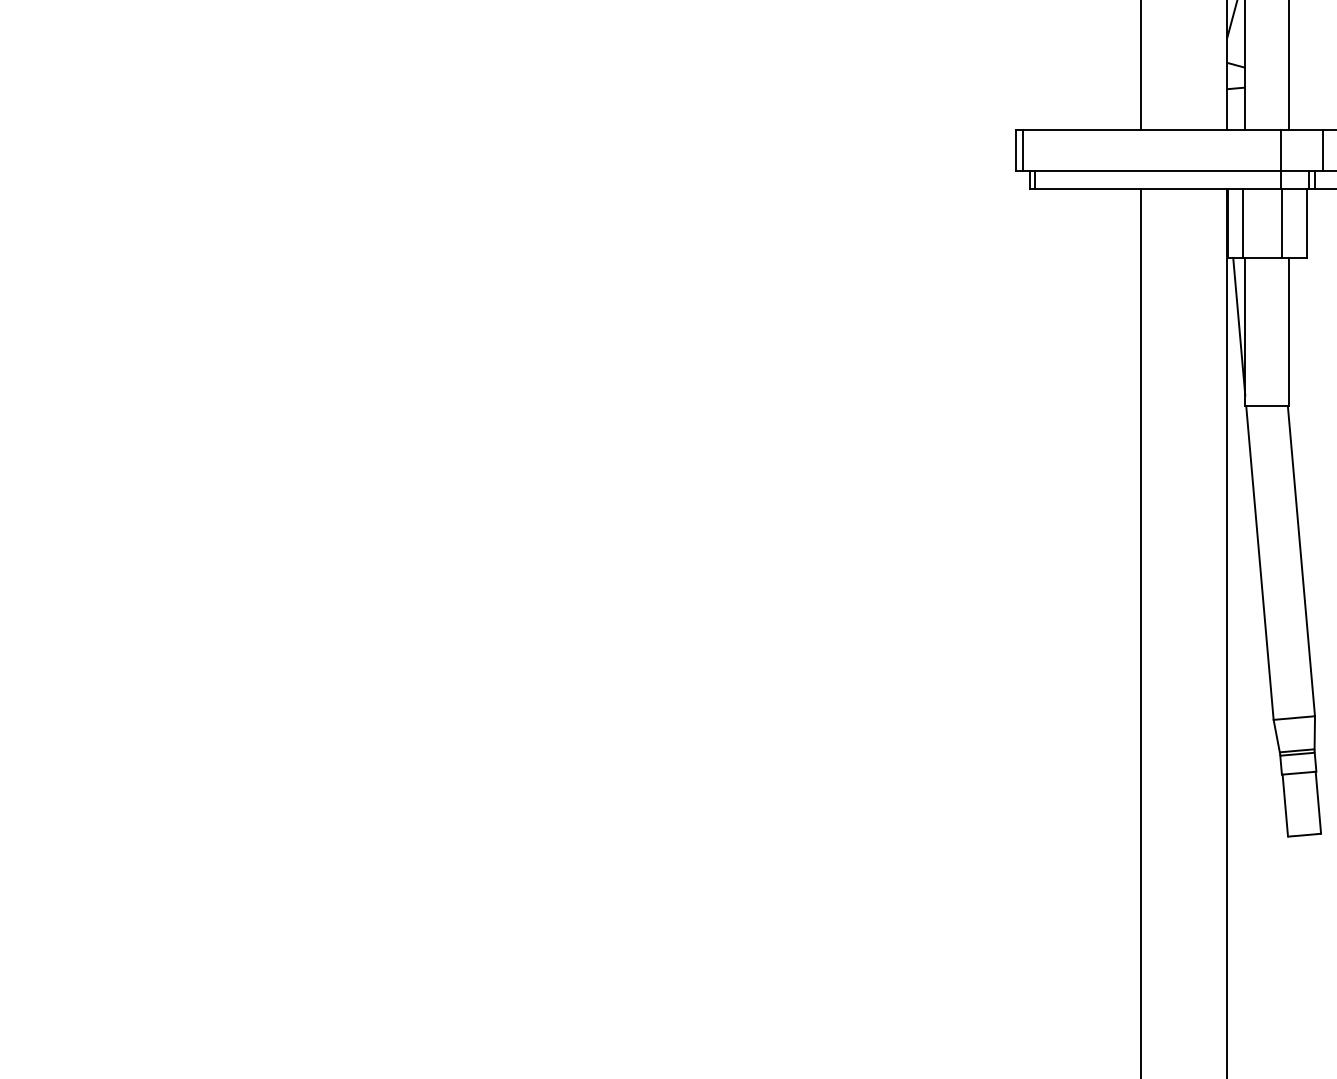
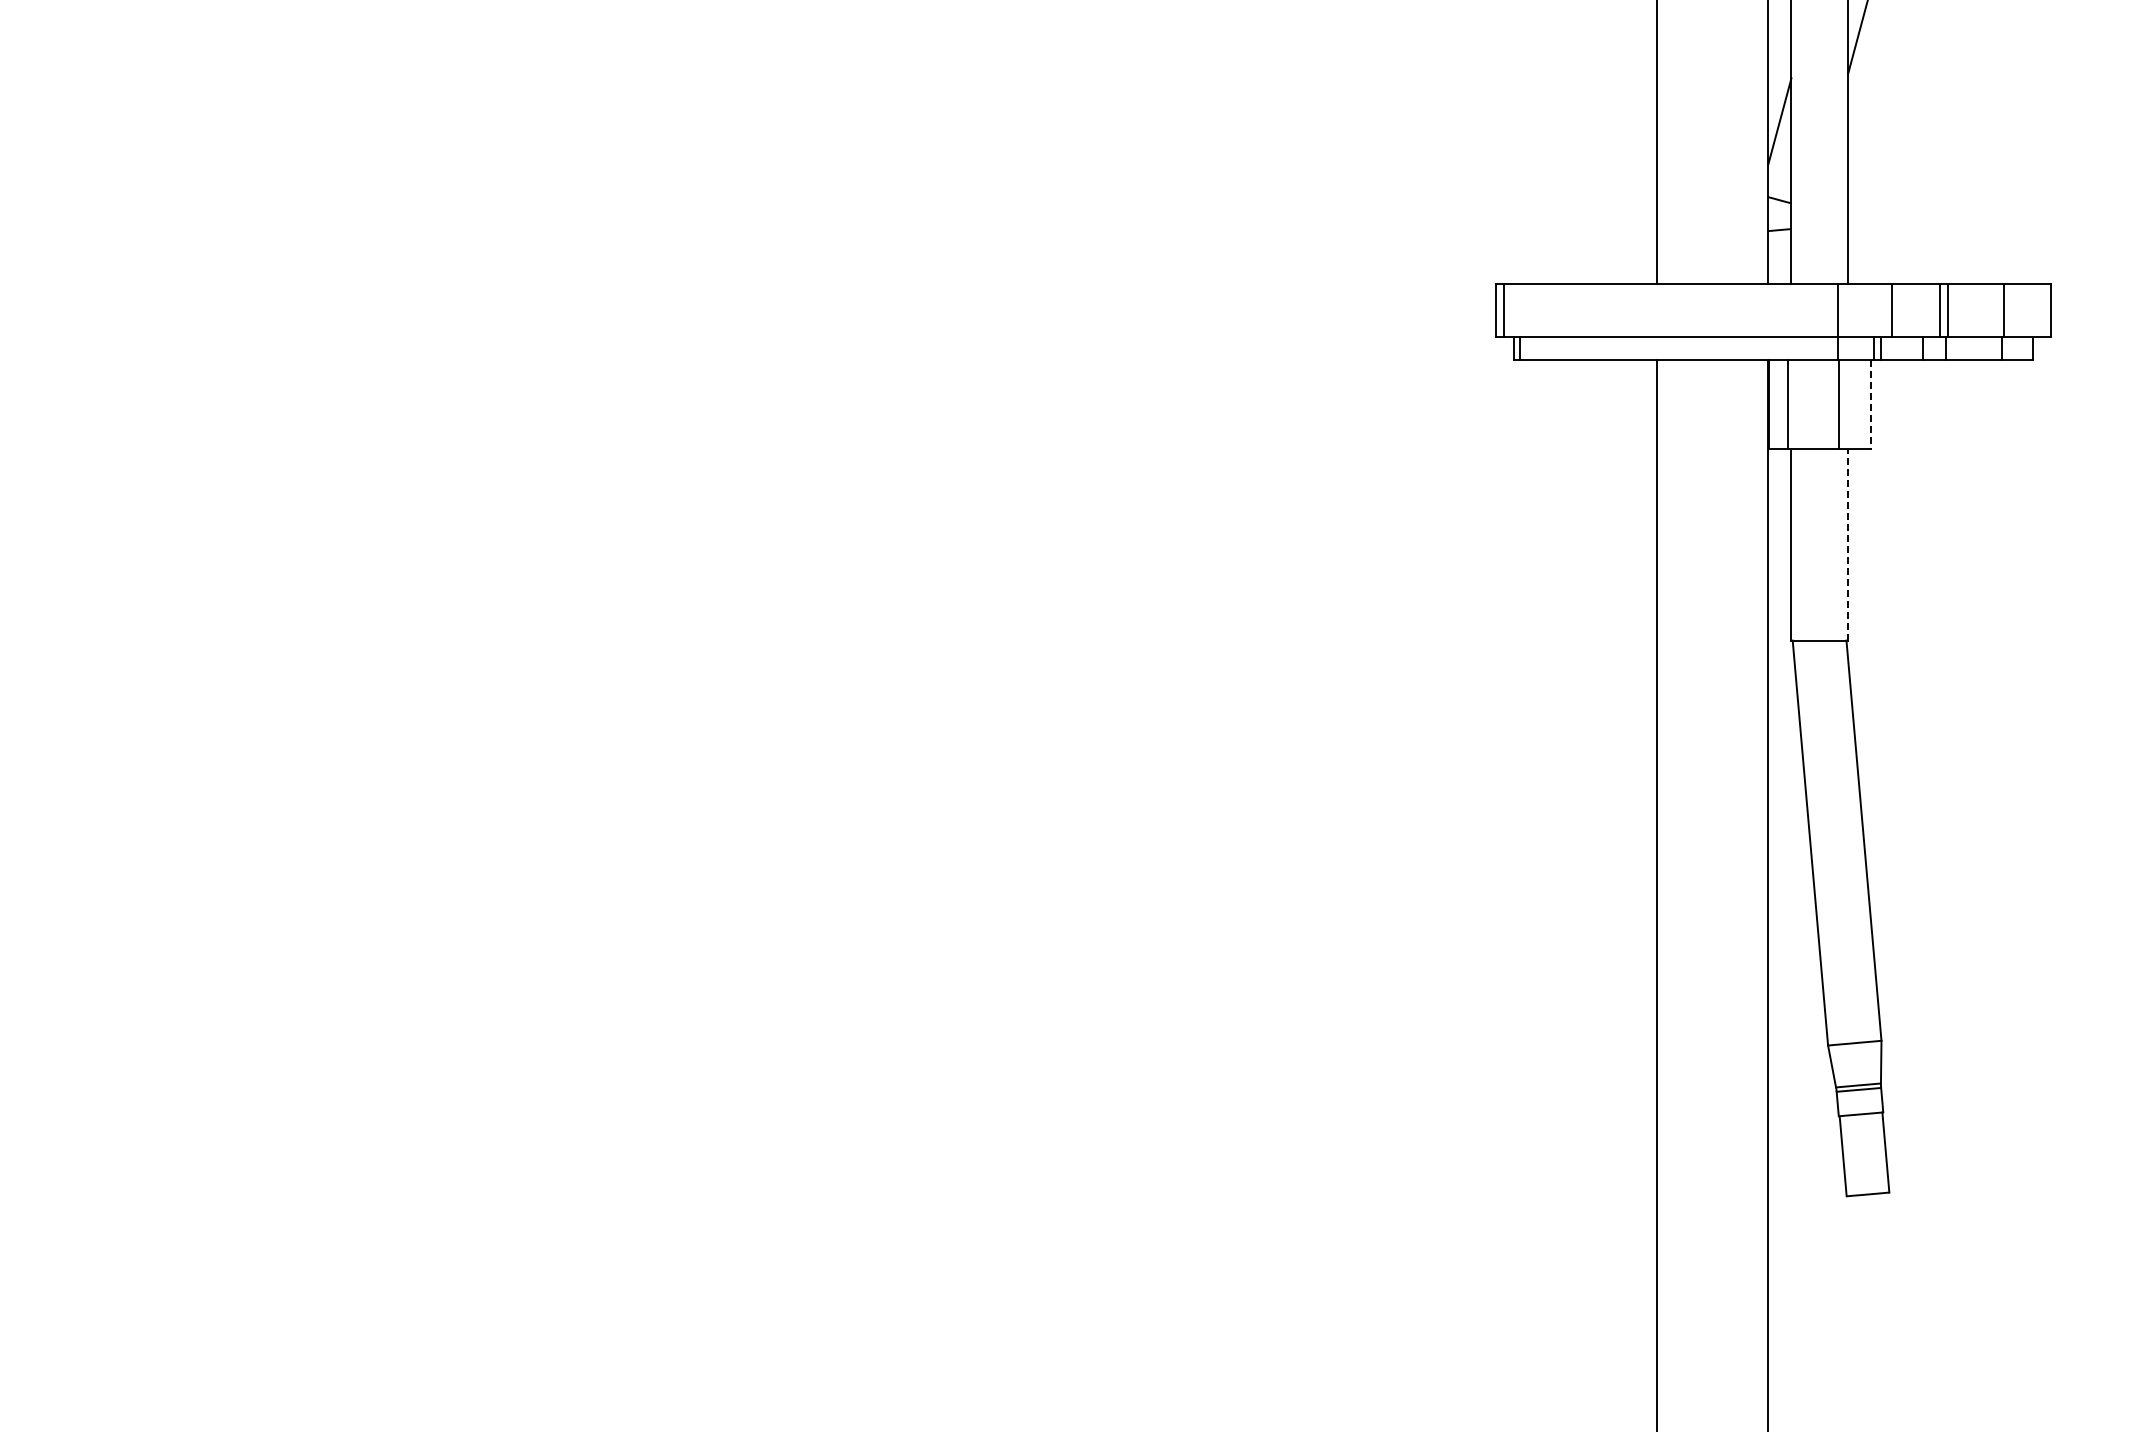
line: (1306, 223) -> (1870, 404), solid -> dashed
line: (1239, 326) -> (1783, 537), removed
line: (1289, 331) -> (1848, 544), solid -> dashed

